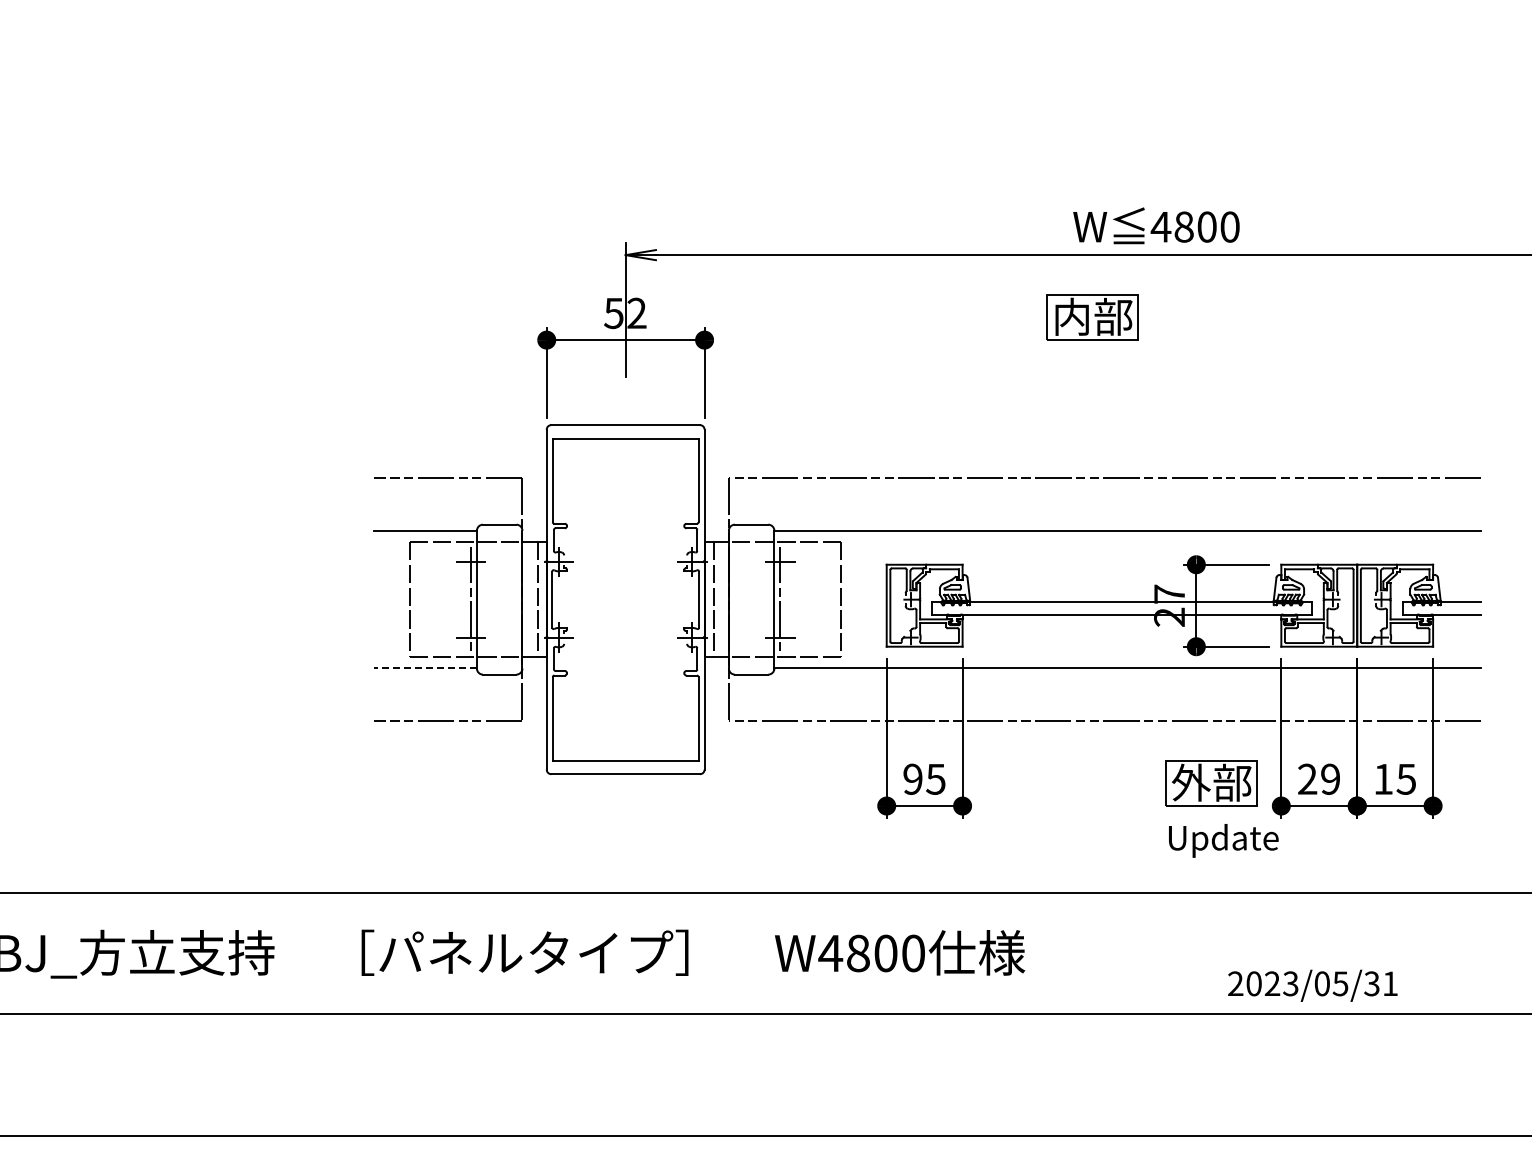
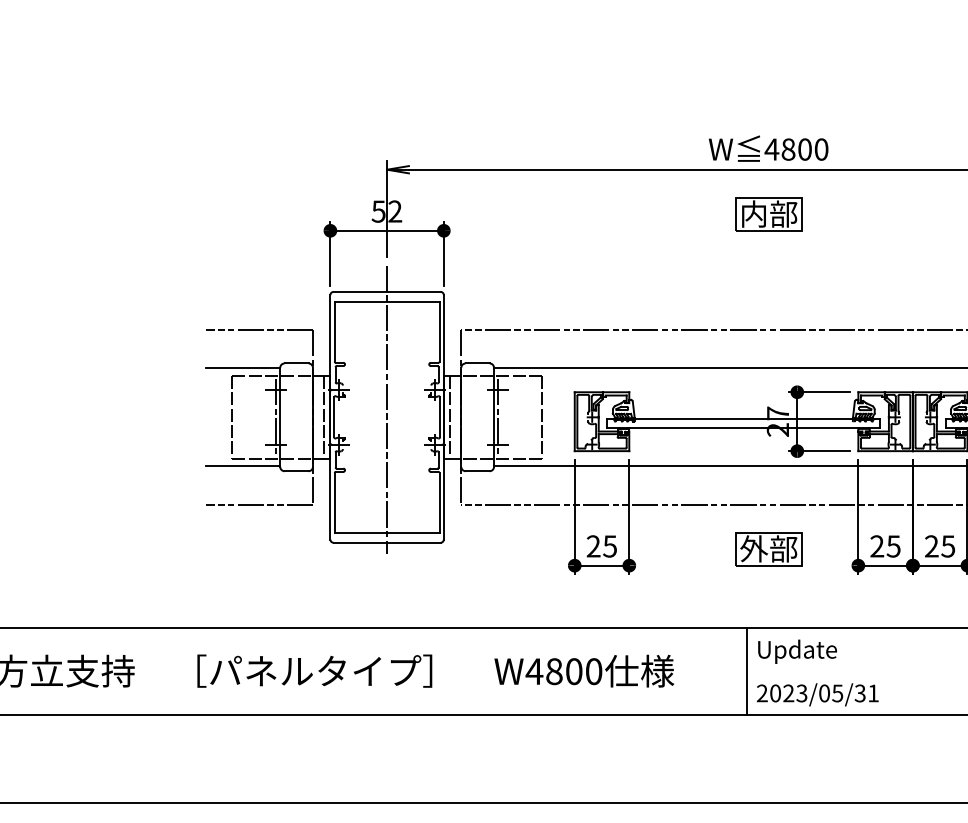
part: (1092, 317) -> (768, 214), moved
line: (625, 588) -> (387, 409), added
line: (425, 667) -> (243, 466), dashed -> solid
text: (1329, 778) -> (892, 545), 29 -> 25
text: (1383, 778) -> (931, 545), 15 -> 25
text: (912, 779) -> (593, 546), 95 -> 25
part: (1211, 783) -> (768, 549), moved
text: (1223, 840) -> (797, 651), moved
line: (1126, 953) -> (747, 671), added
text: (1312, 985) -> (817, 694), moved

